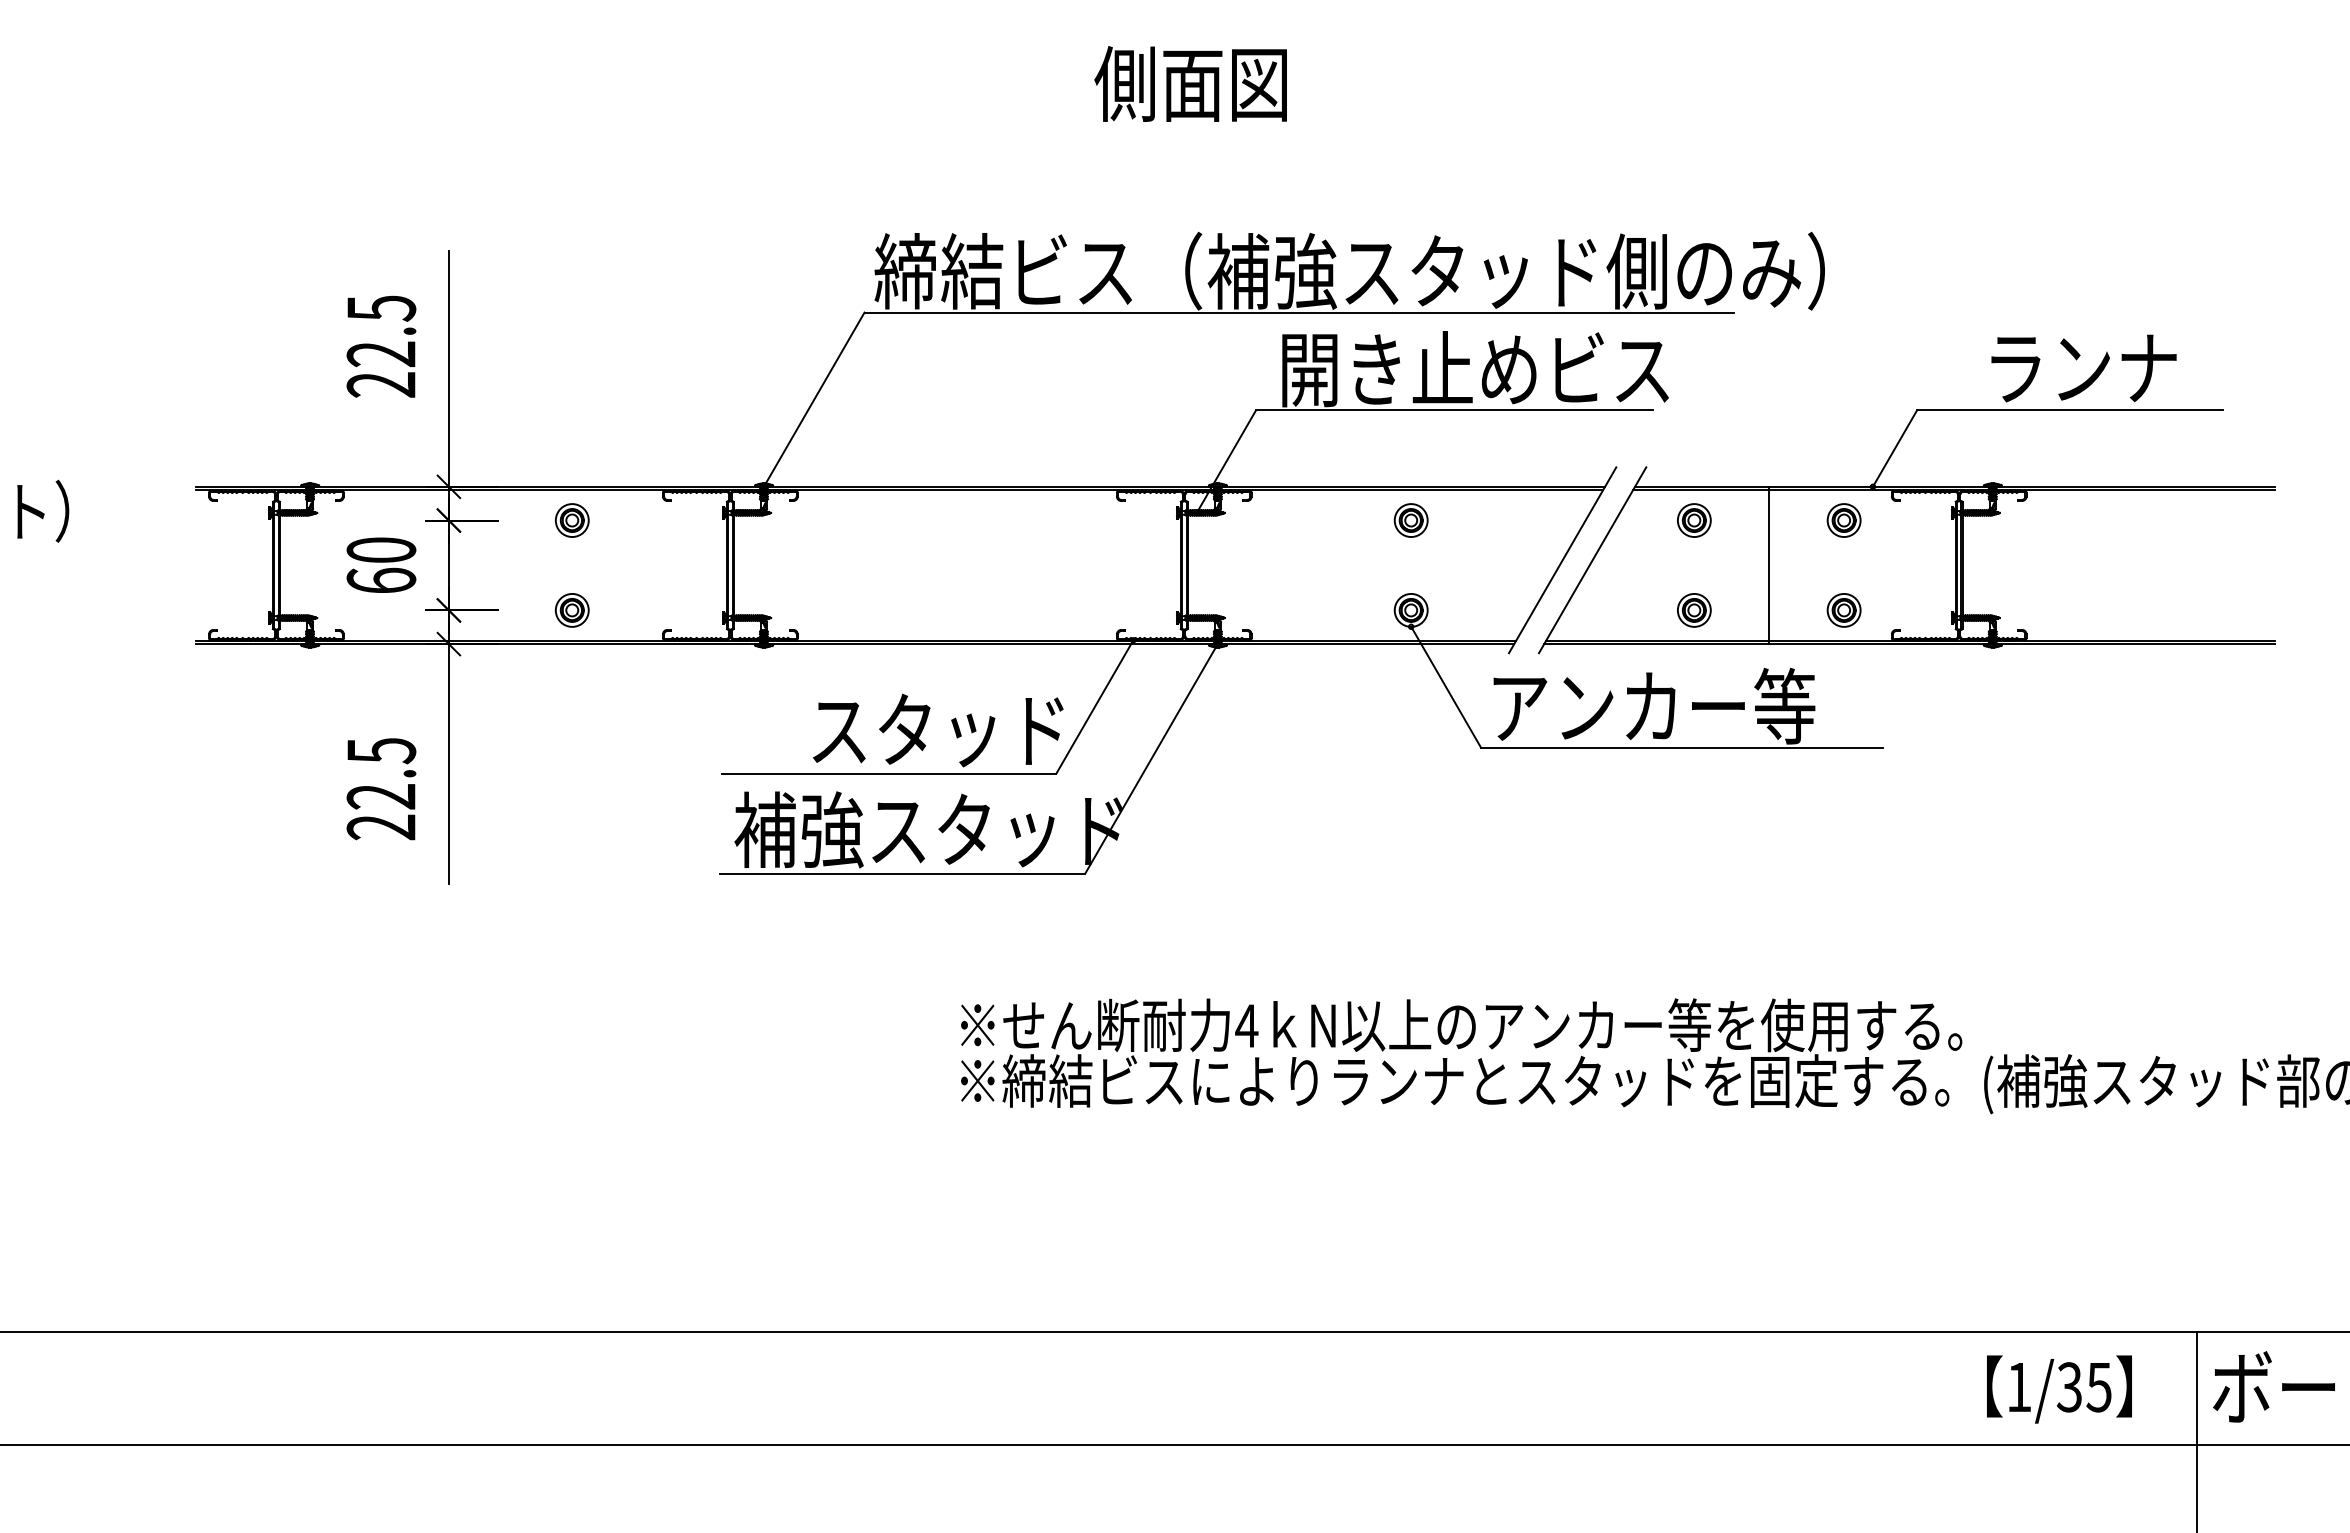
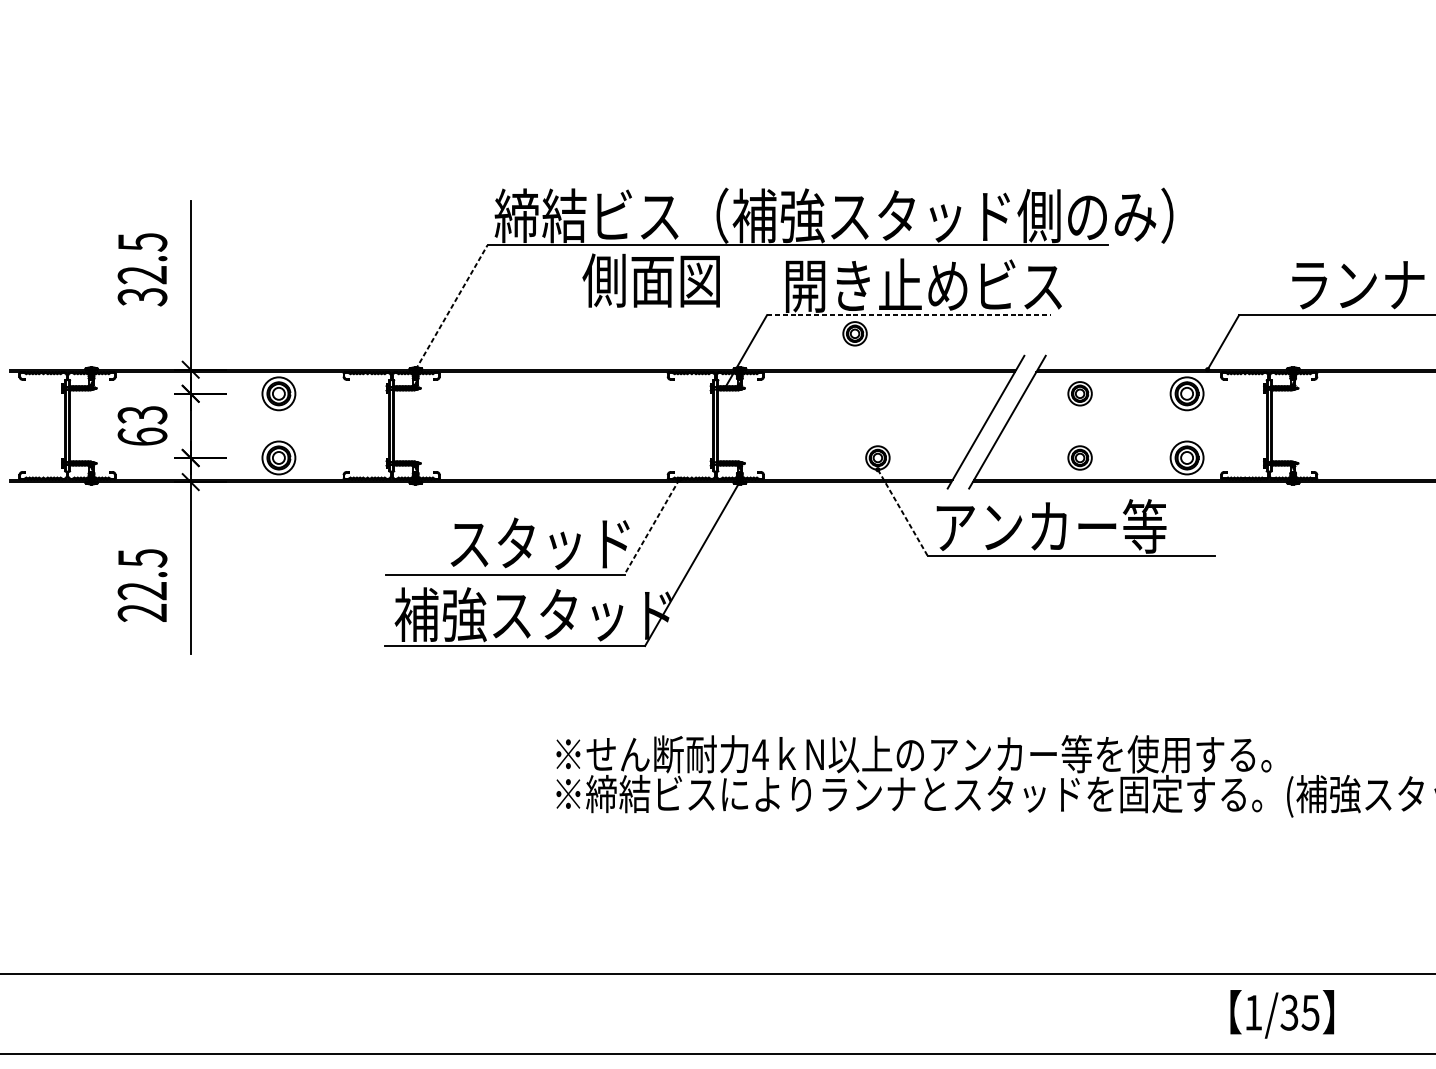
text: (1190, 83) -> (651, 280), moved
text: (381, 385) -> (142, 297), 22.5 -> 32.5
line: (814, 399) -> (451, 307), solid -> dashed
line: (1454, 410) -> (908, 315), solid -> dashed
part: (571, 520) -> (278, 393), size x1.4
part: (1410, 520) -> (854, 333), moved
part: (1843, 520) -> (1186, 393), size x1.4
text: (381, 550) -> (142, 415), 60 -> 63
line: (1769, 565) -> (1133, 425), removed
part: (571, 610) -> (278, 458), size x1.4
part: (1843, 610) -> (1186, 458), size x1.4
line: (1446, 687) -> (903, 513), solid -> dashed
line: (1094, 707) -> (651, 527), solid -> dashed
text: (2059, 1389) -> (1282, 1014), moved

